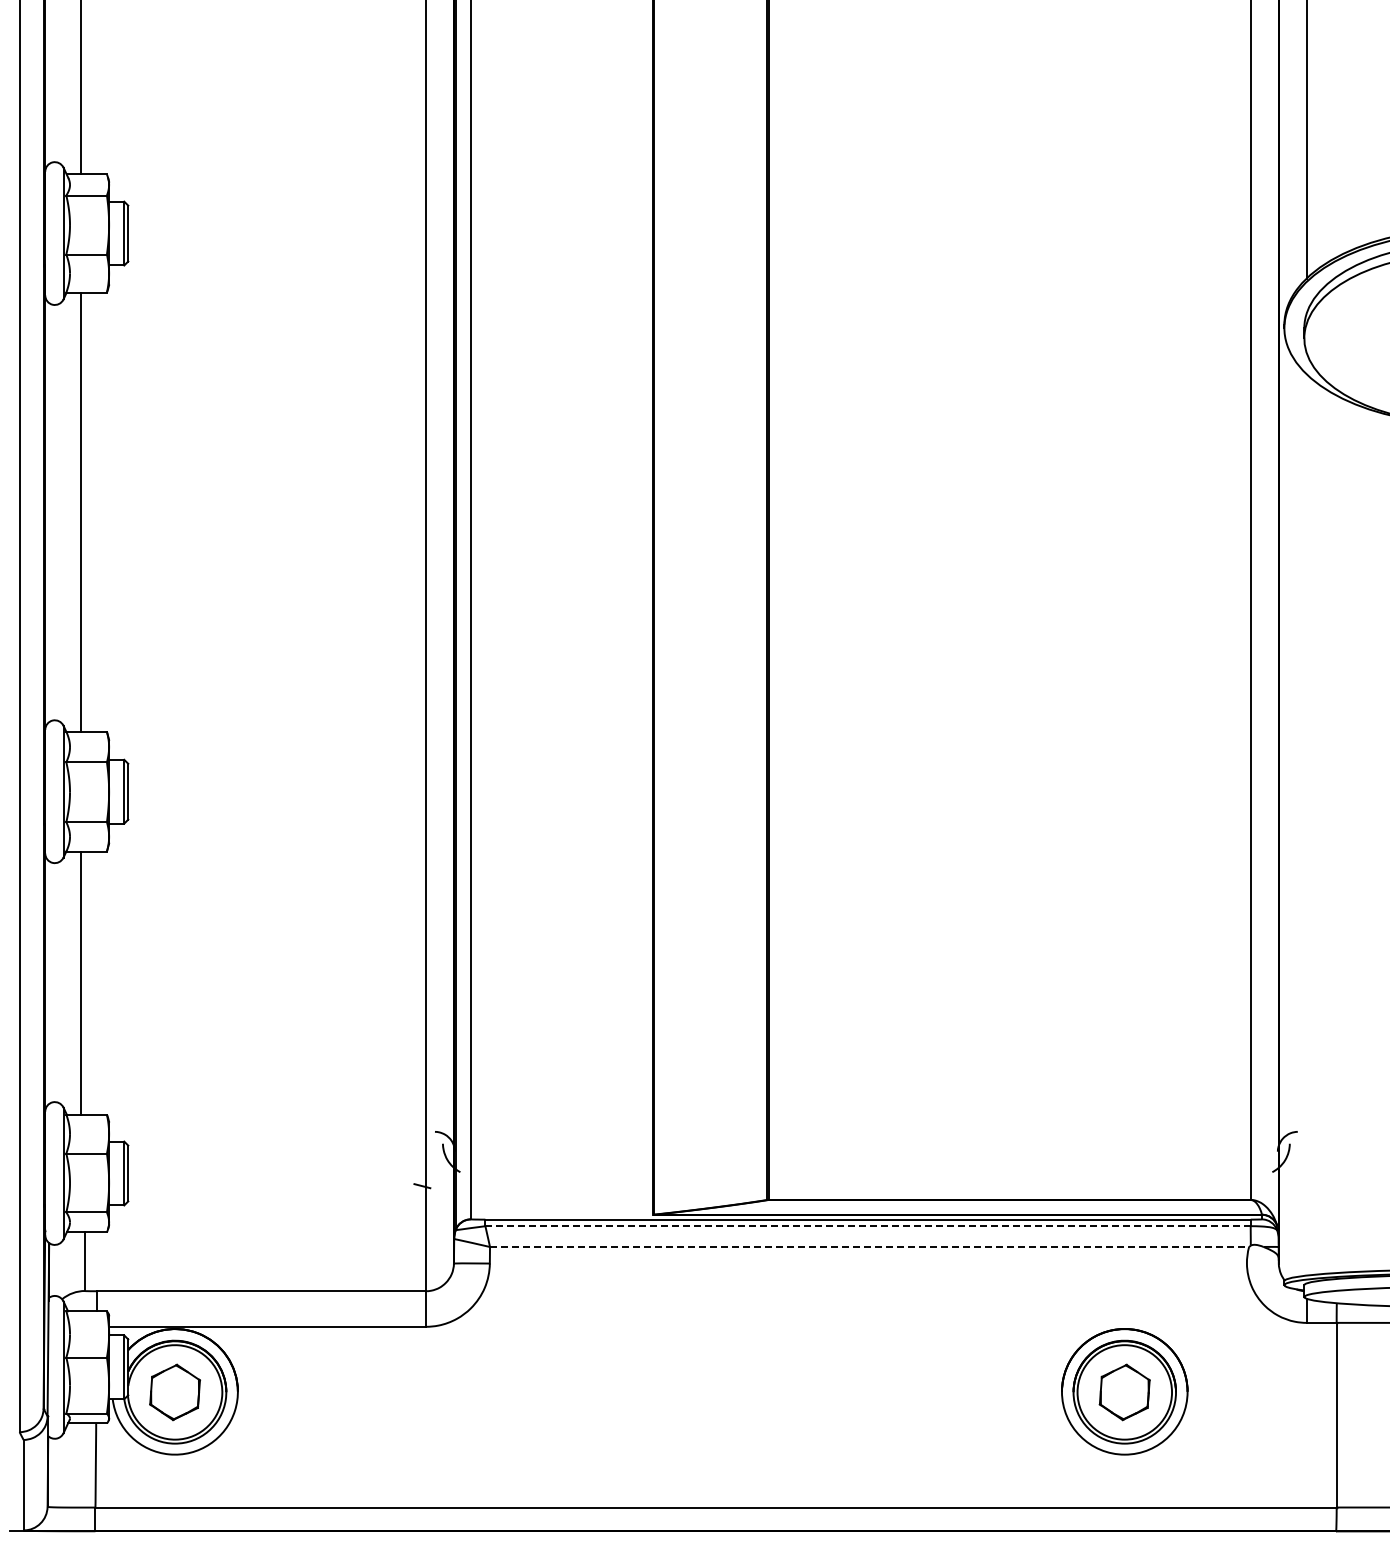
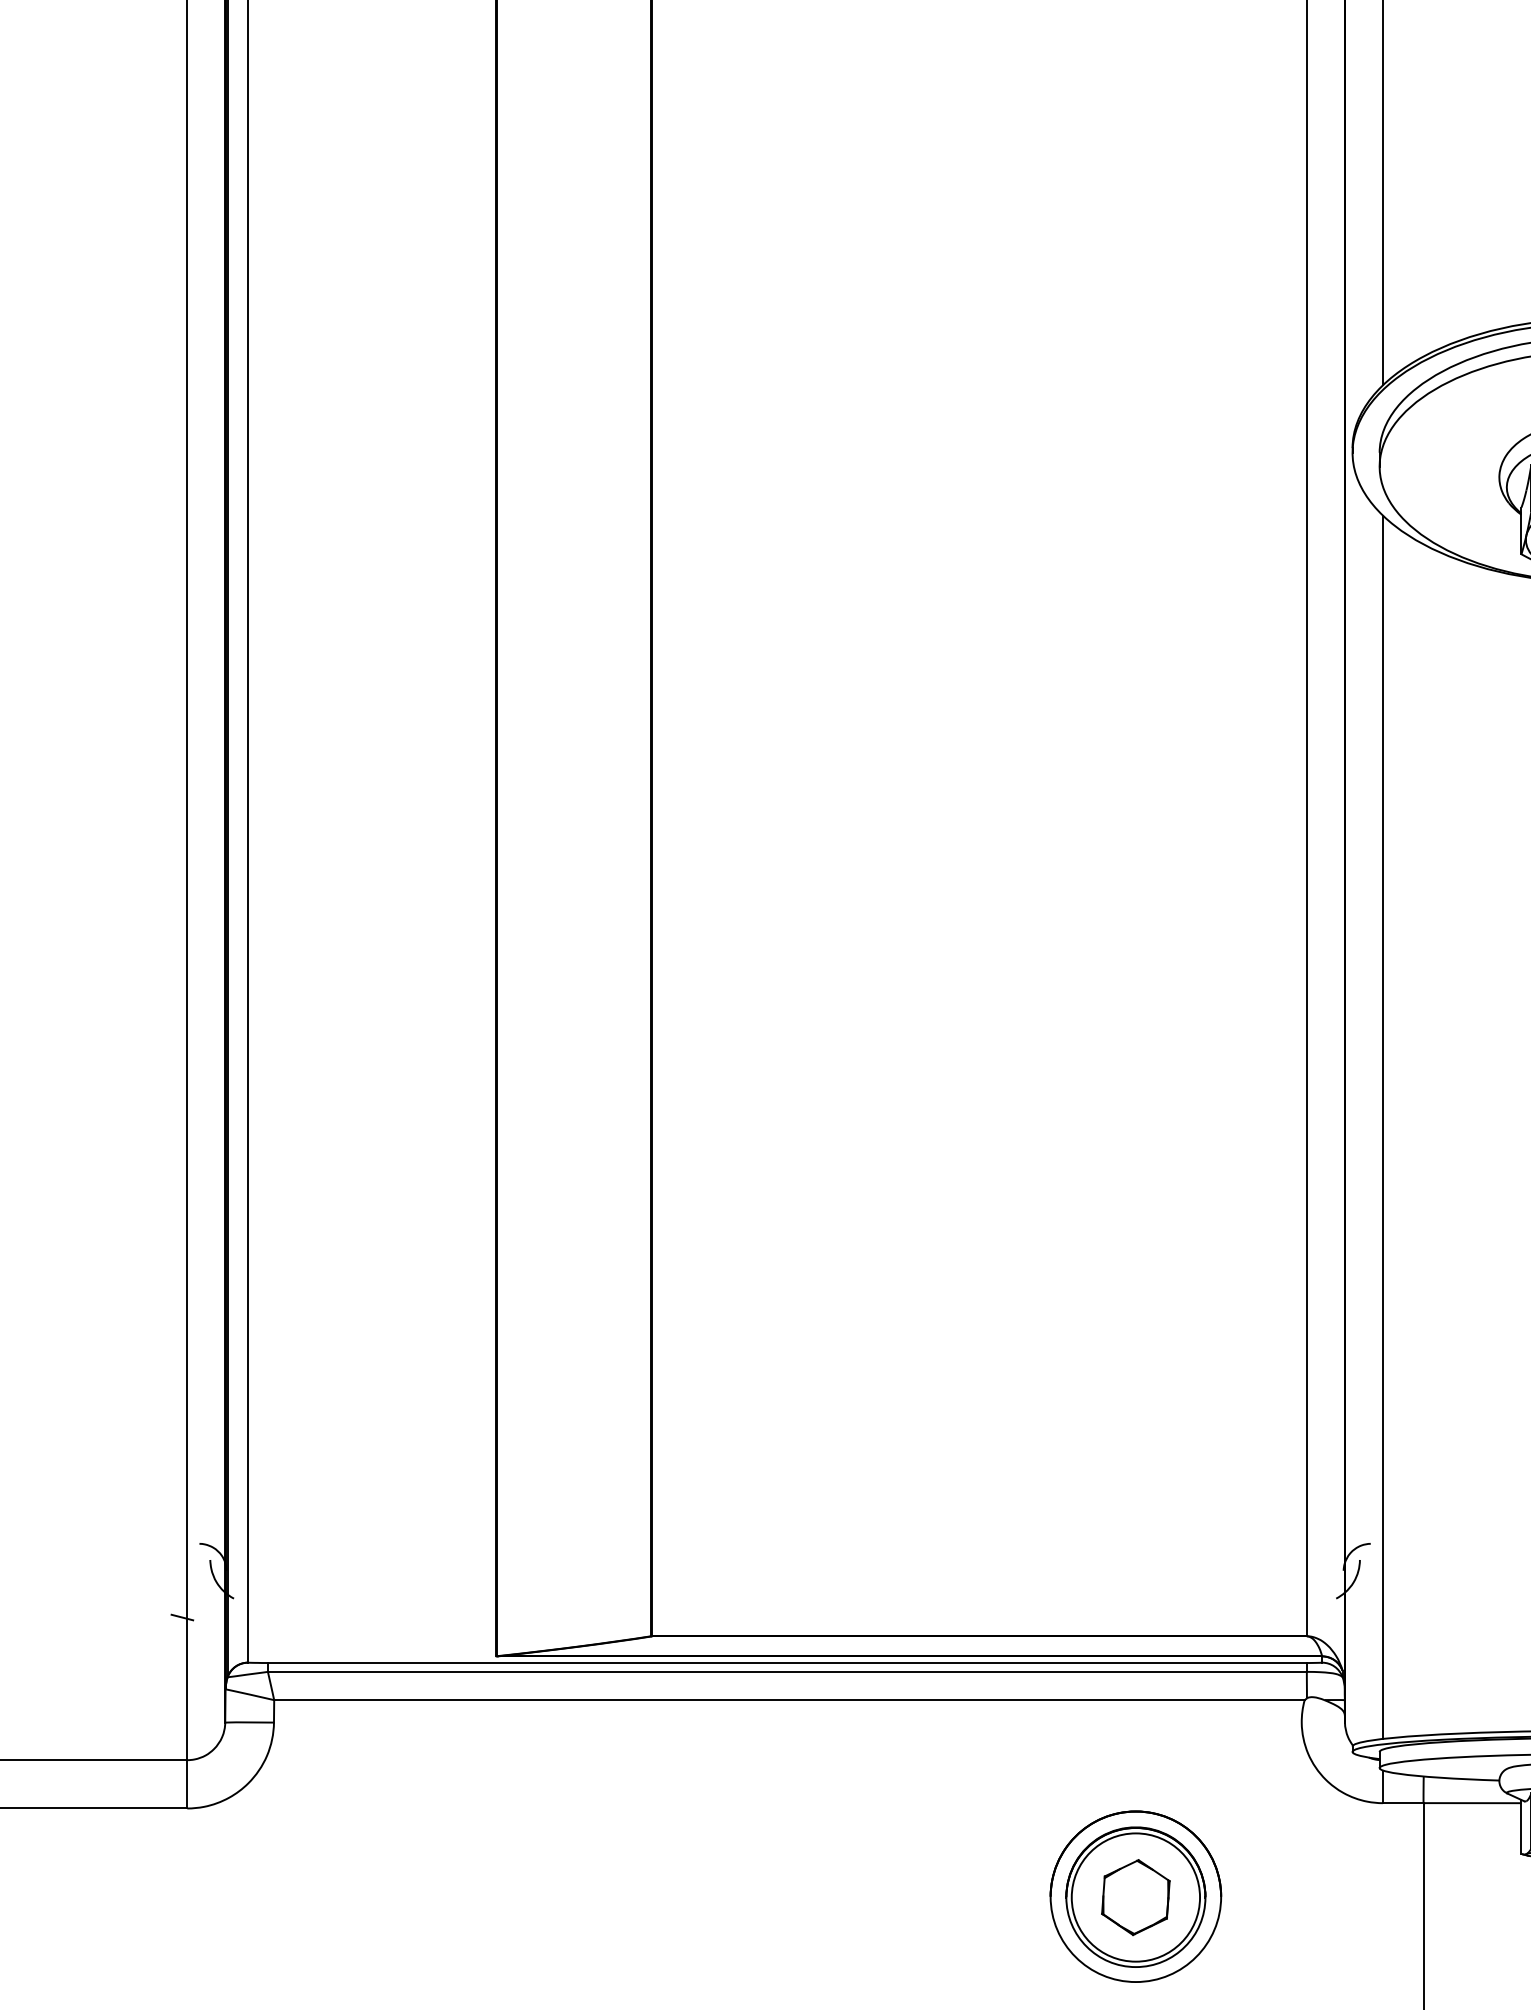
line: (1306, 824) -> (1382, 1126), added
line: (868, 1226) -> (787, 1672), dashed -> solid
line: (869, 1247) -> (789, 1700), dashed -> solid

